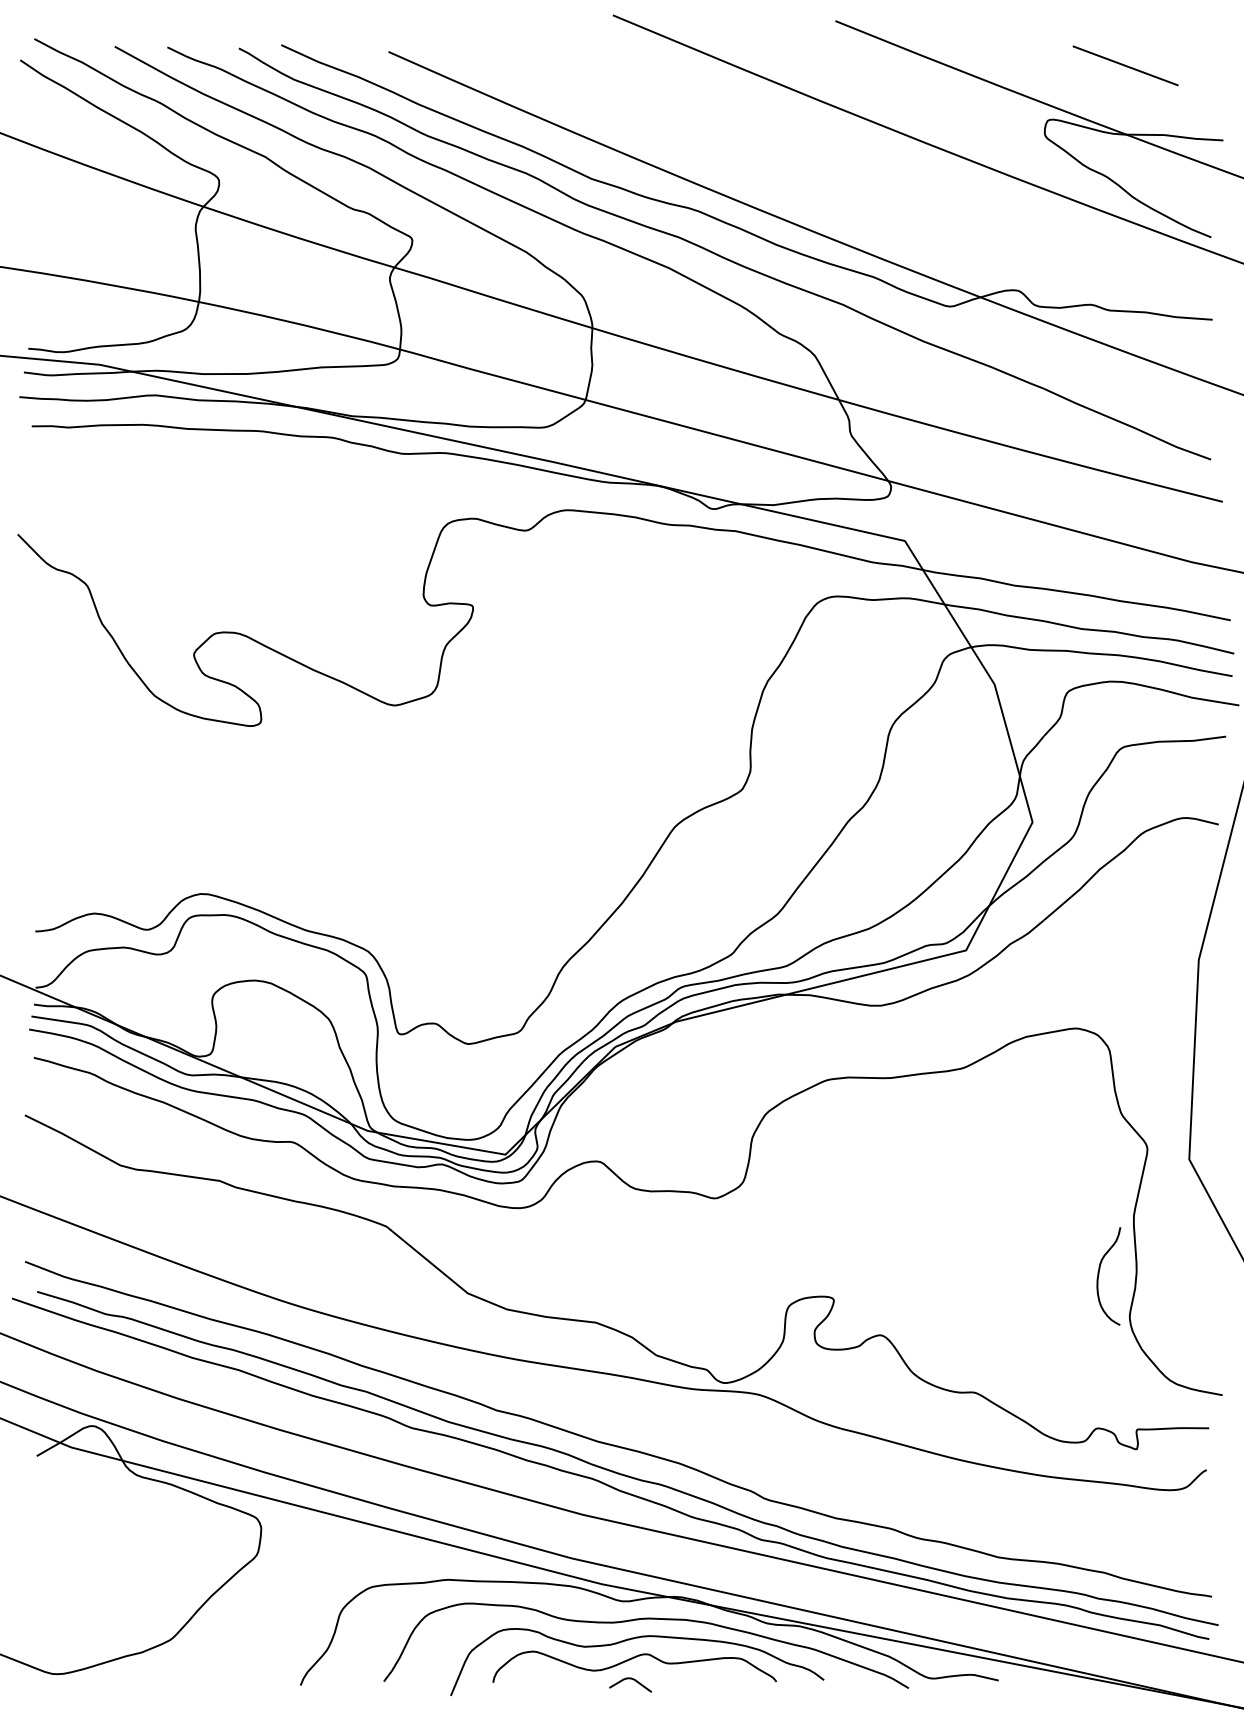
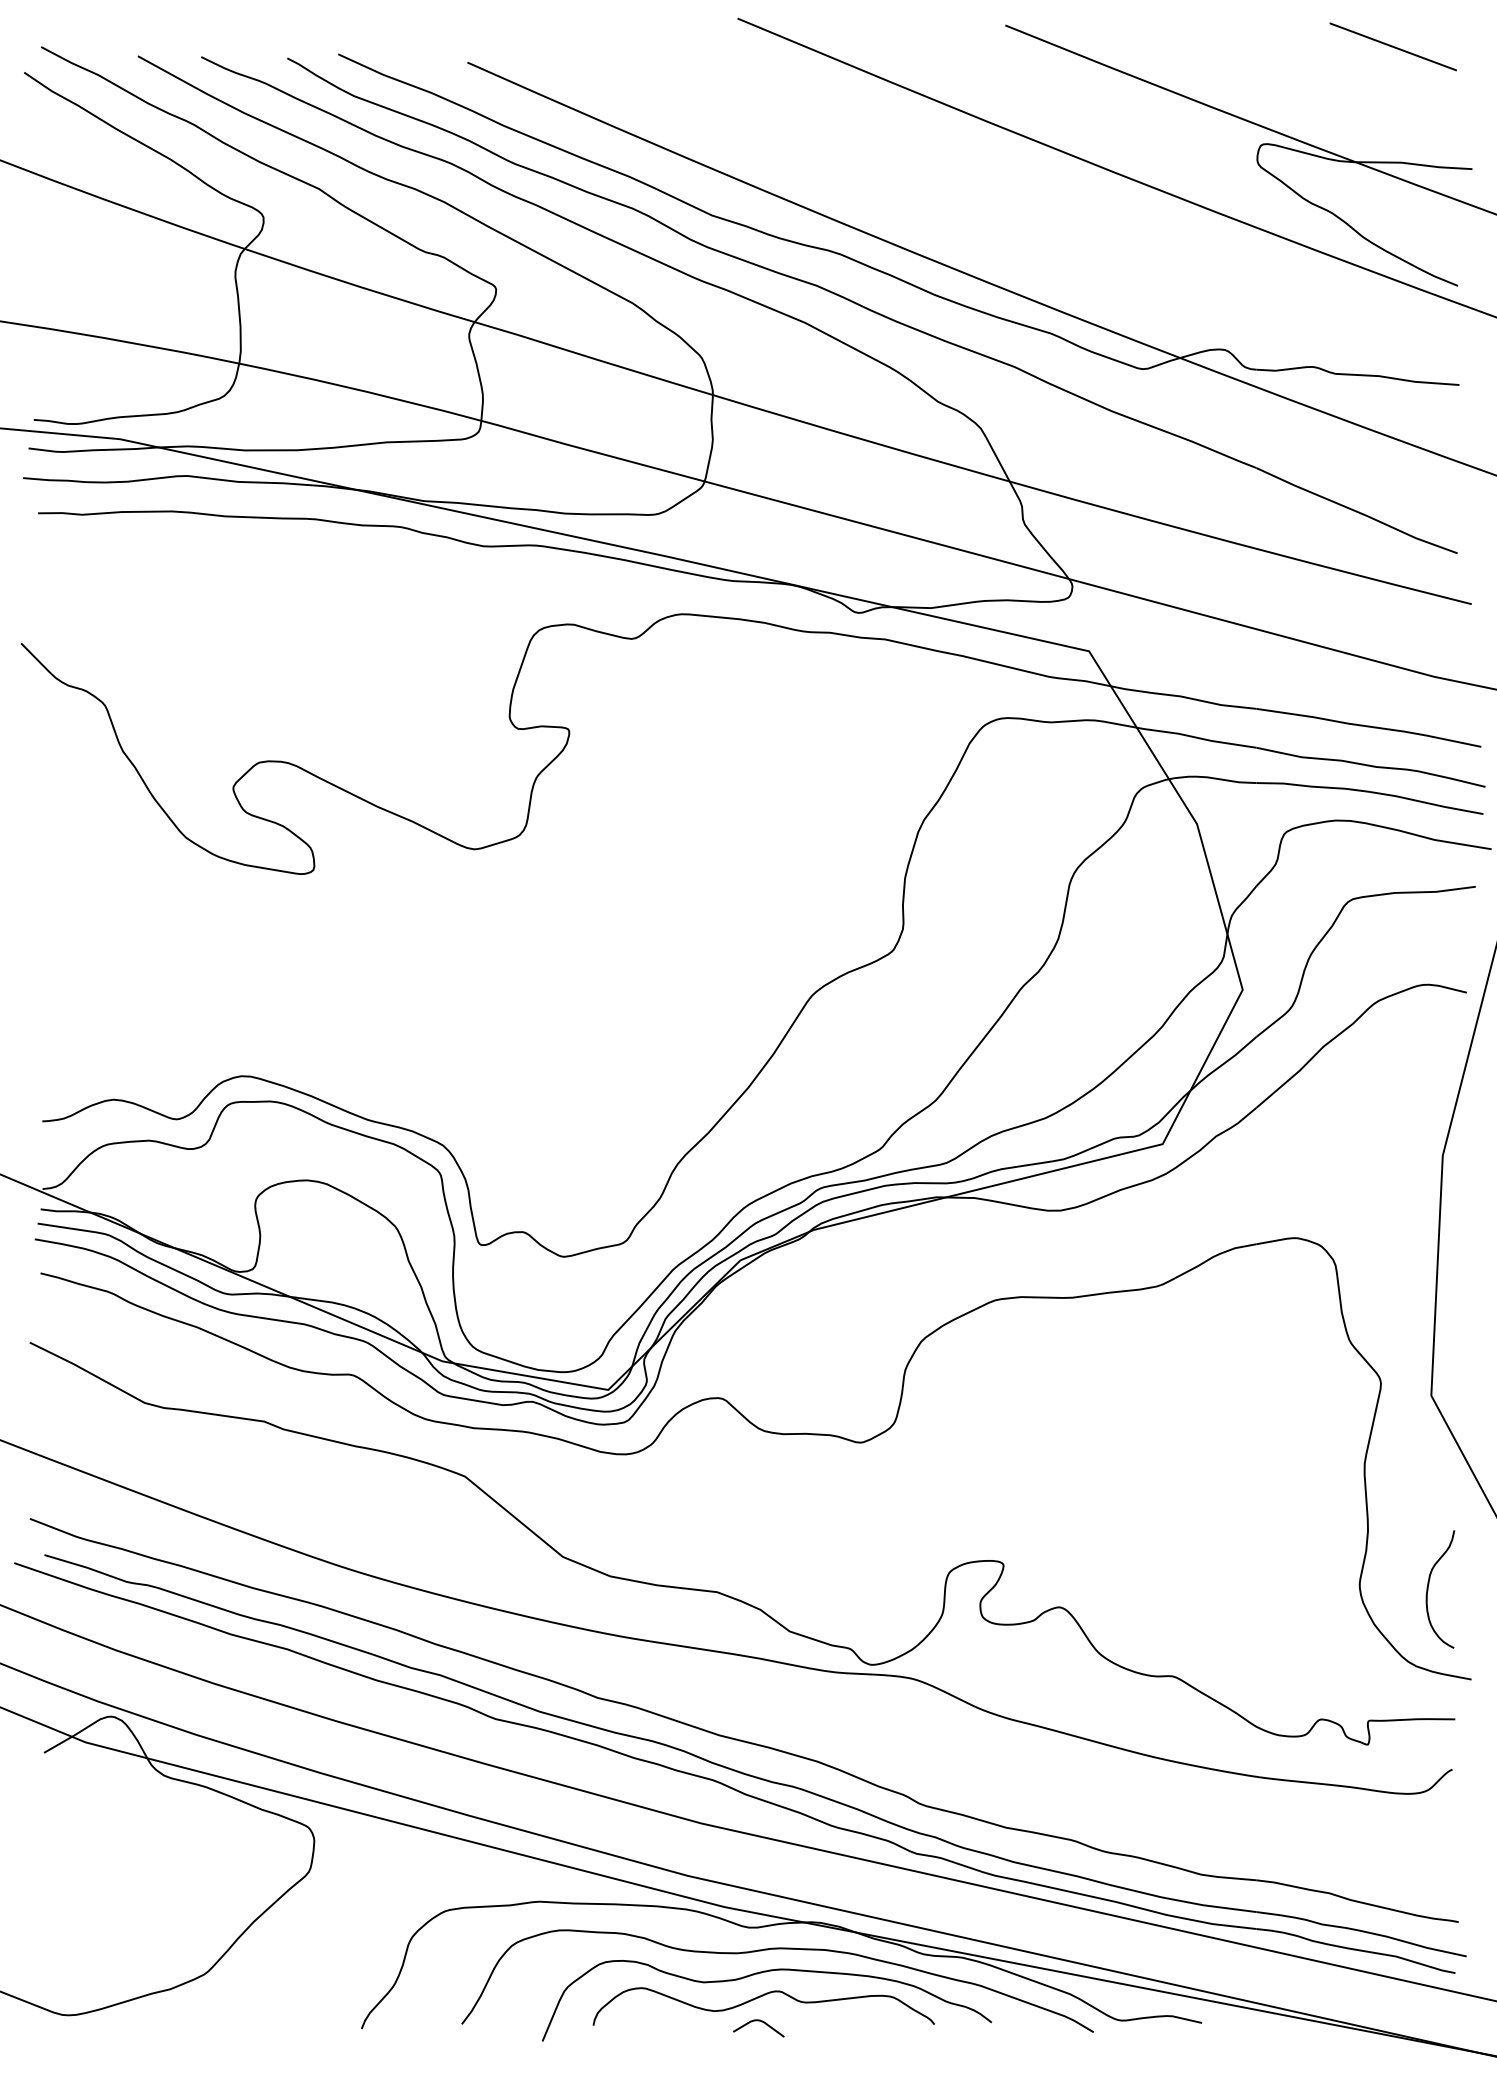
line: (1125, 65) -> (1393, 46), moved
curve: (1099, 1275) -> (1429, 1588), moved

